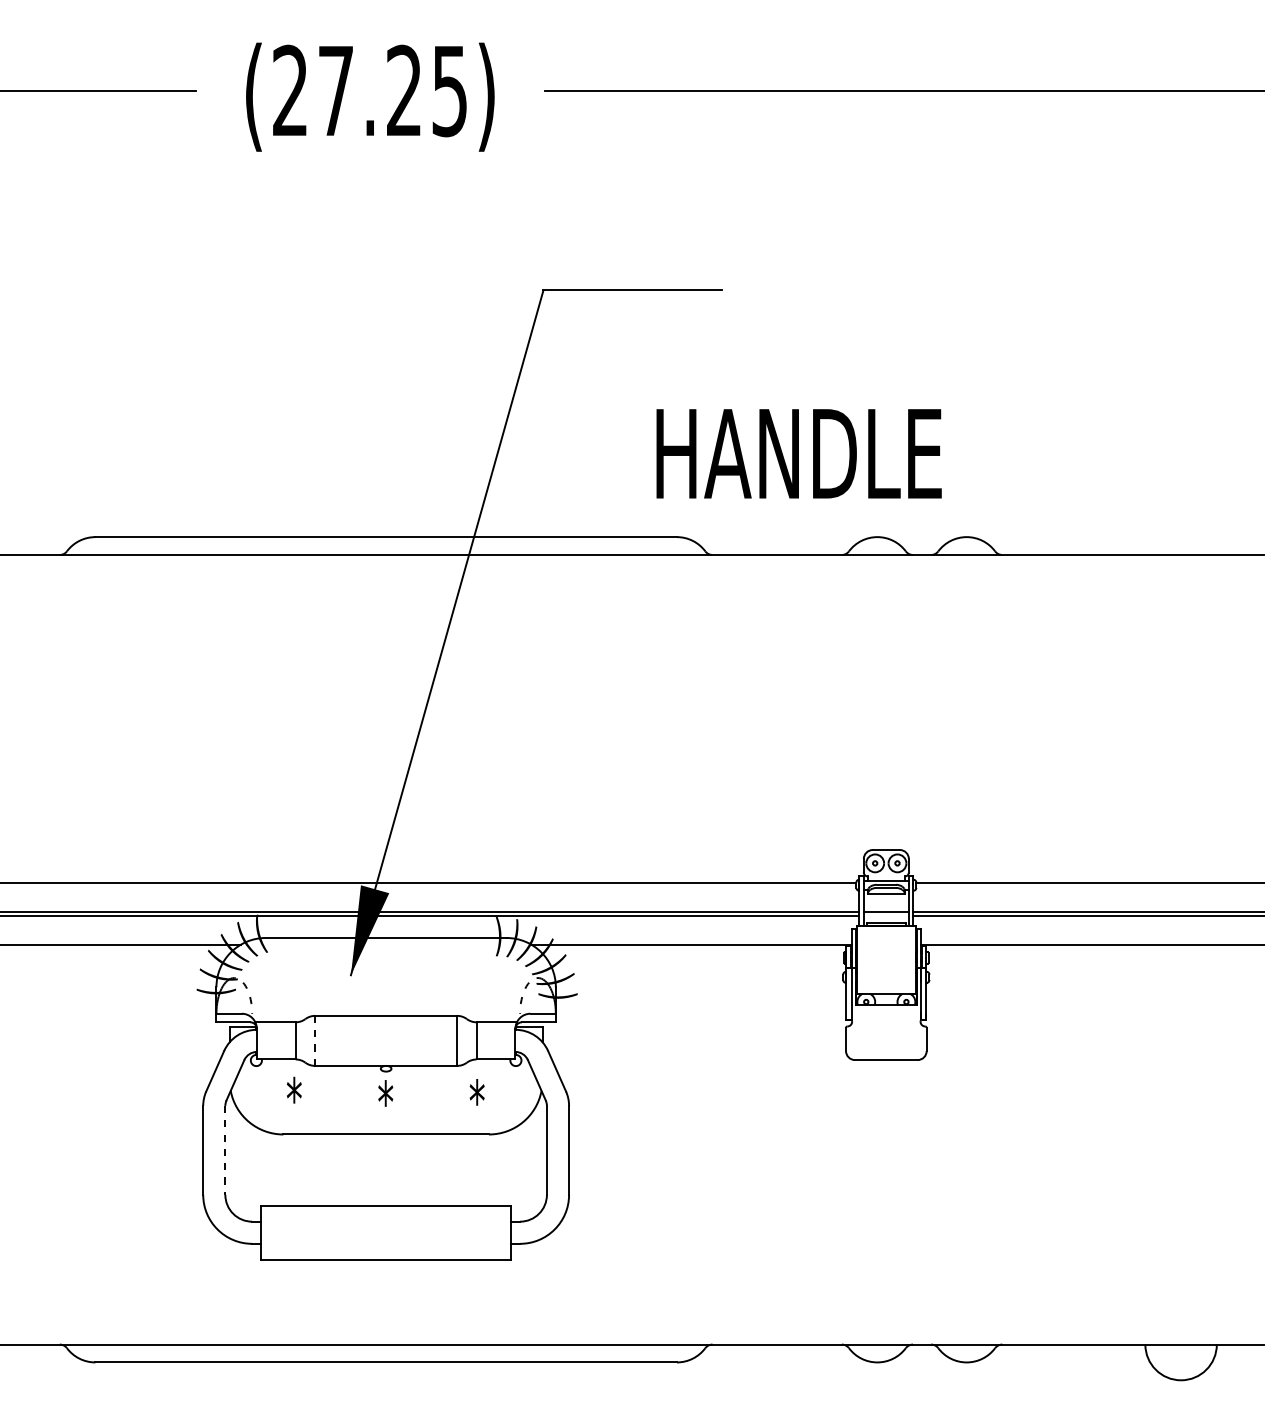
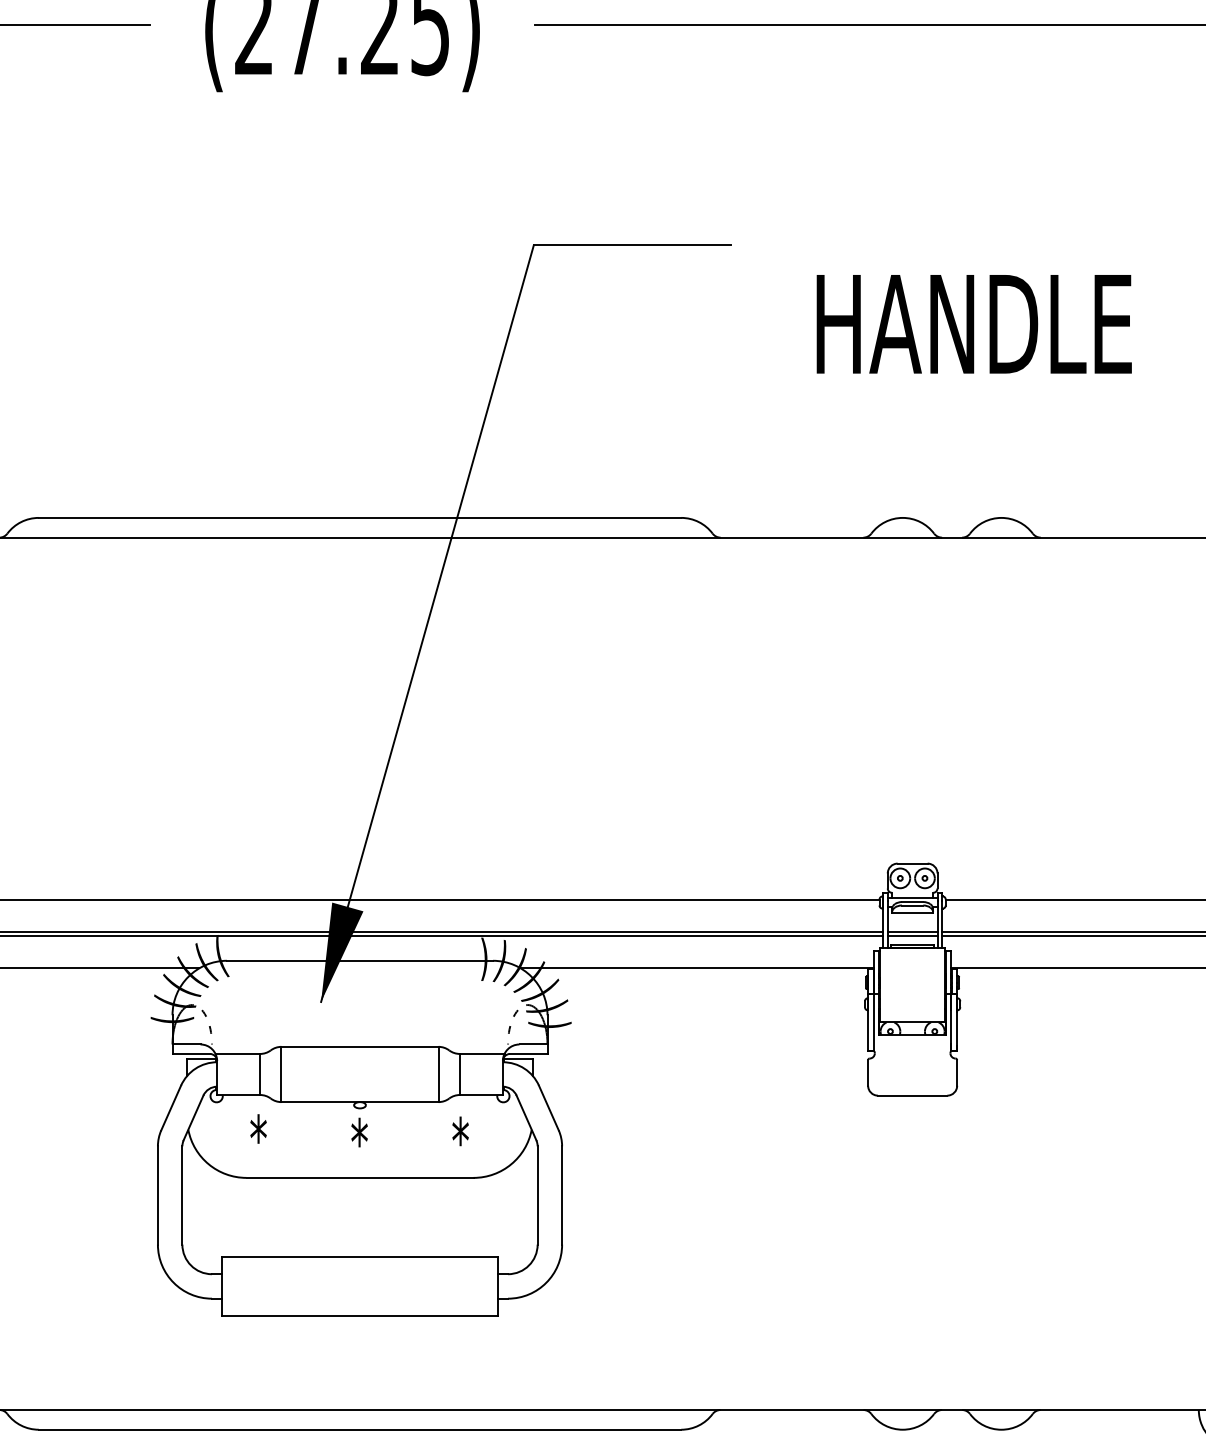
text: (798, 453) -> (973, 323), moved
line: (886, 915) -> (912, 935), added
line: (315, 1041) -> (281, 1075), dashed -> solid
line: (225, 1150) -> (182, 1195), dashed -> solid

